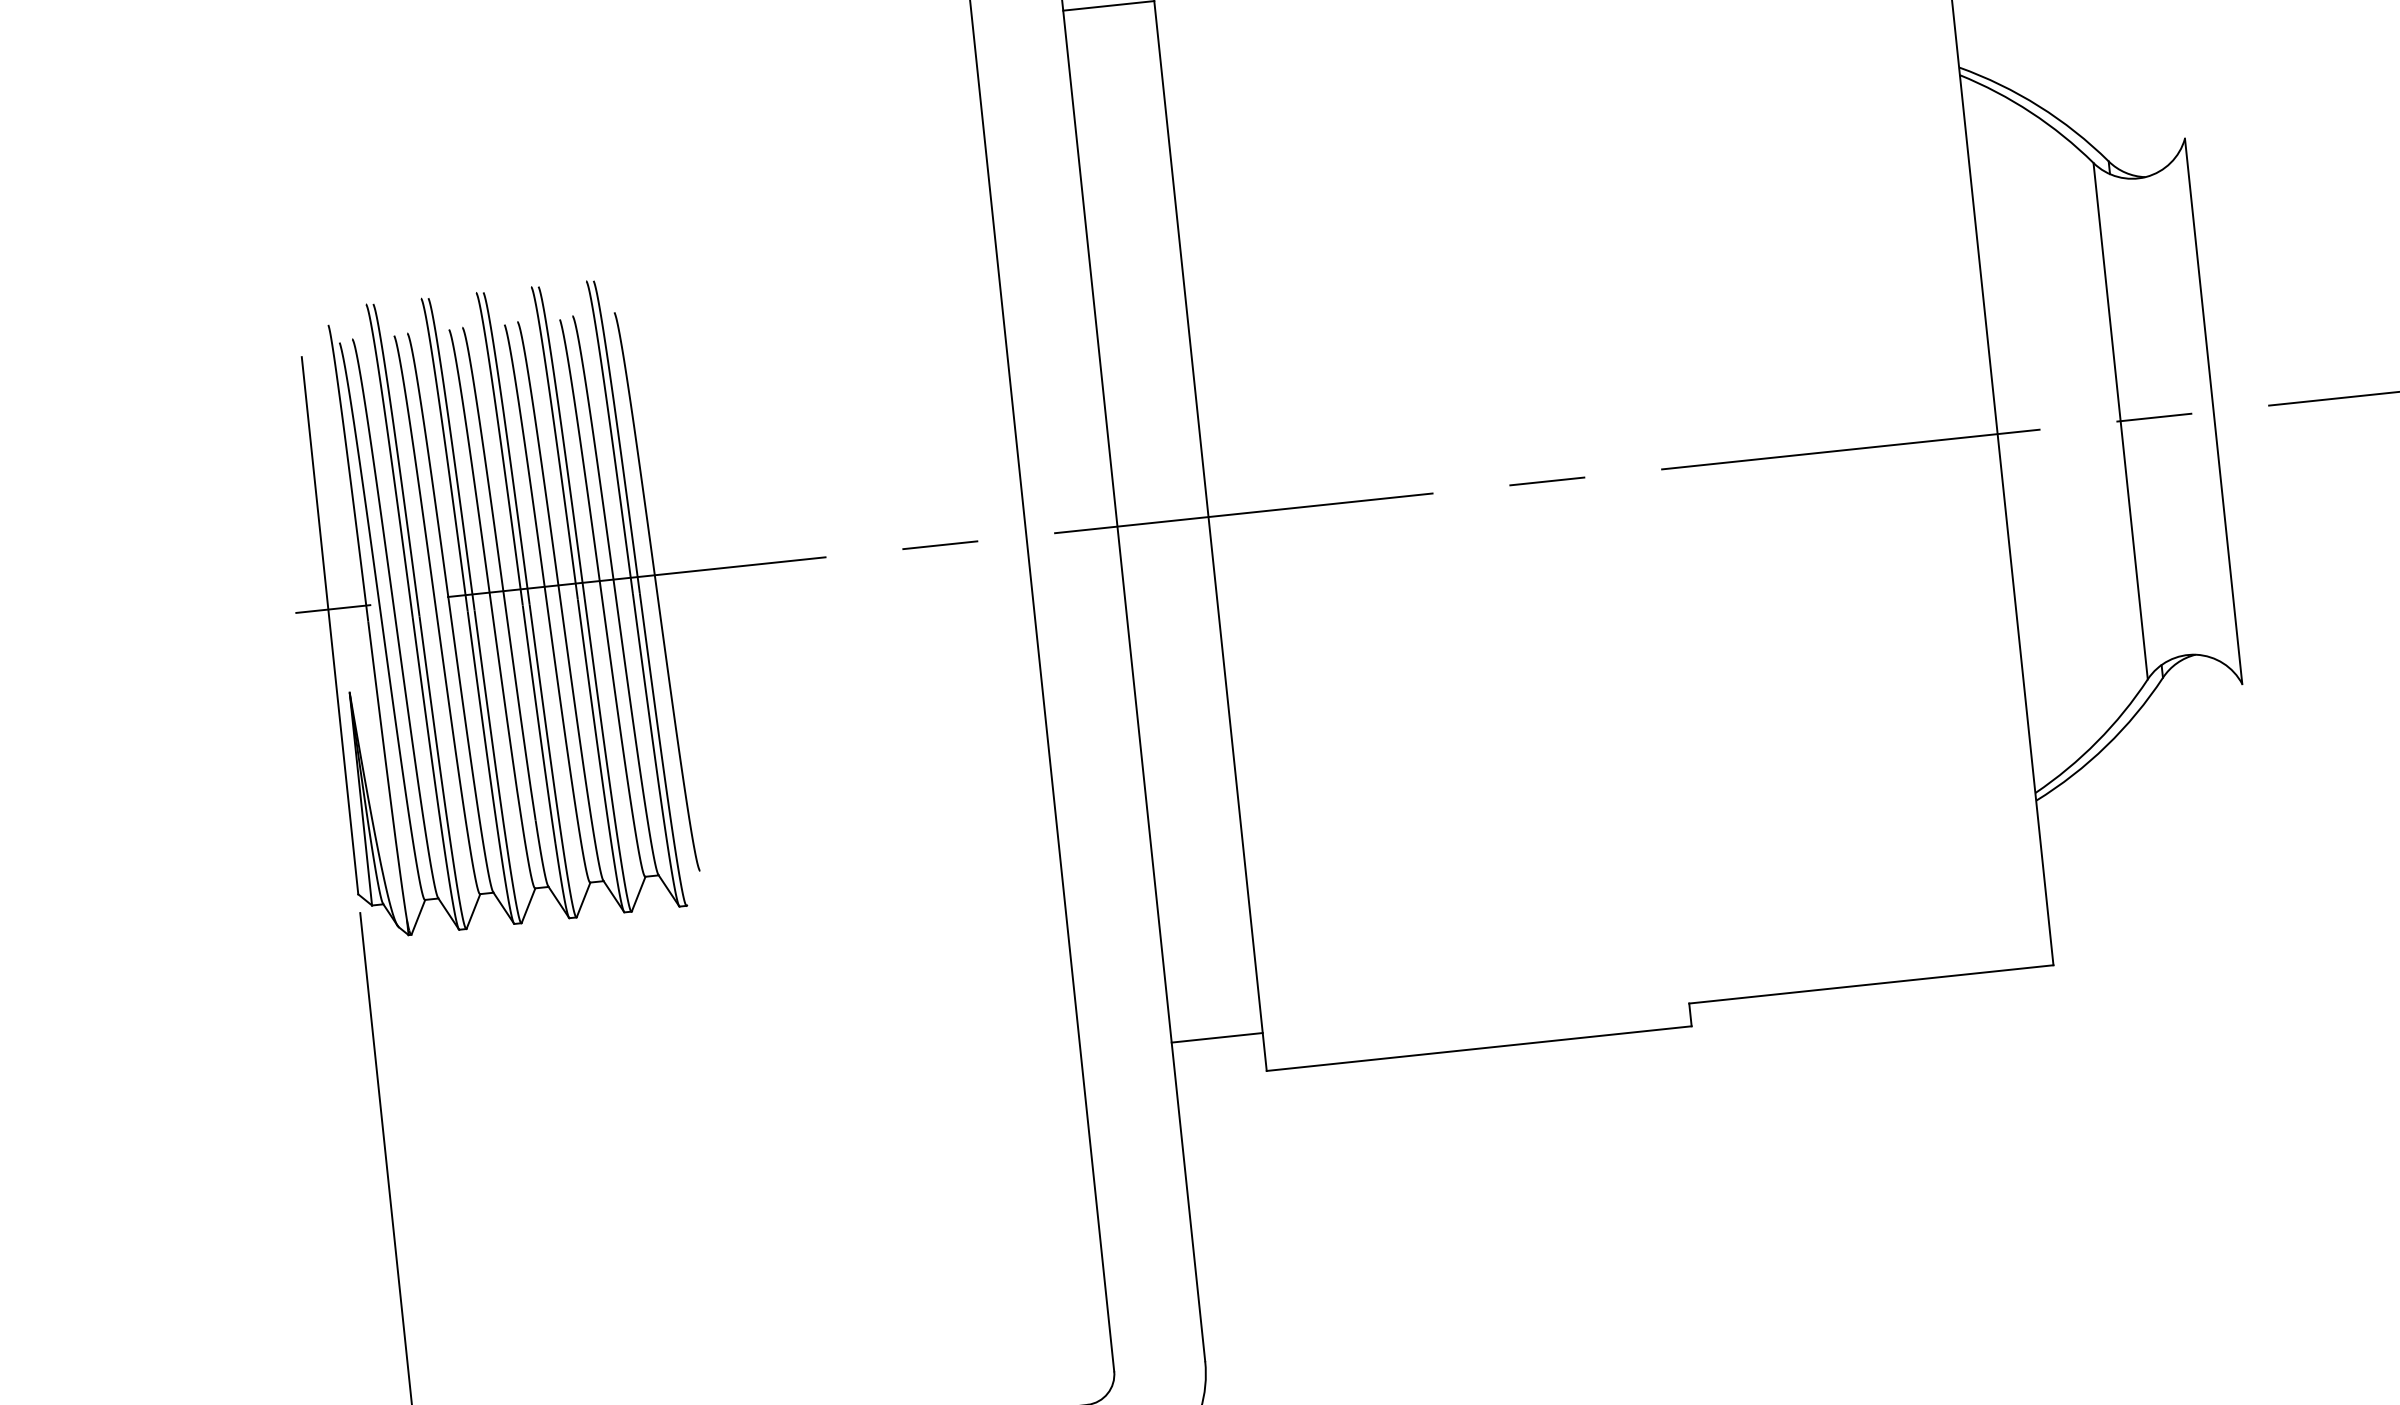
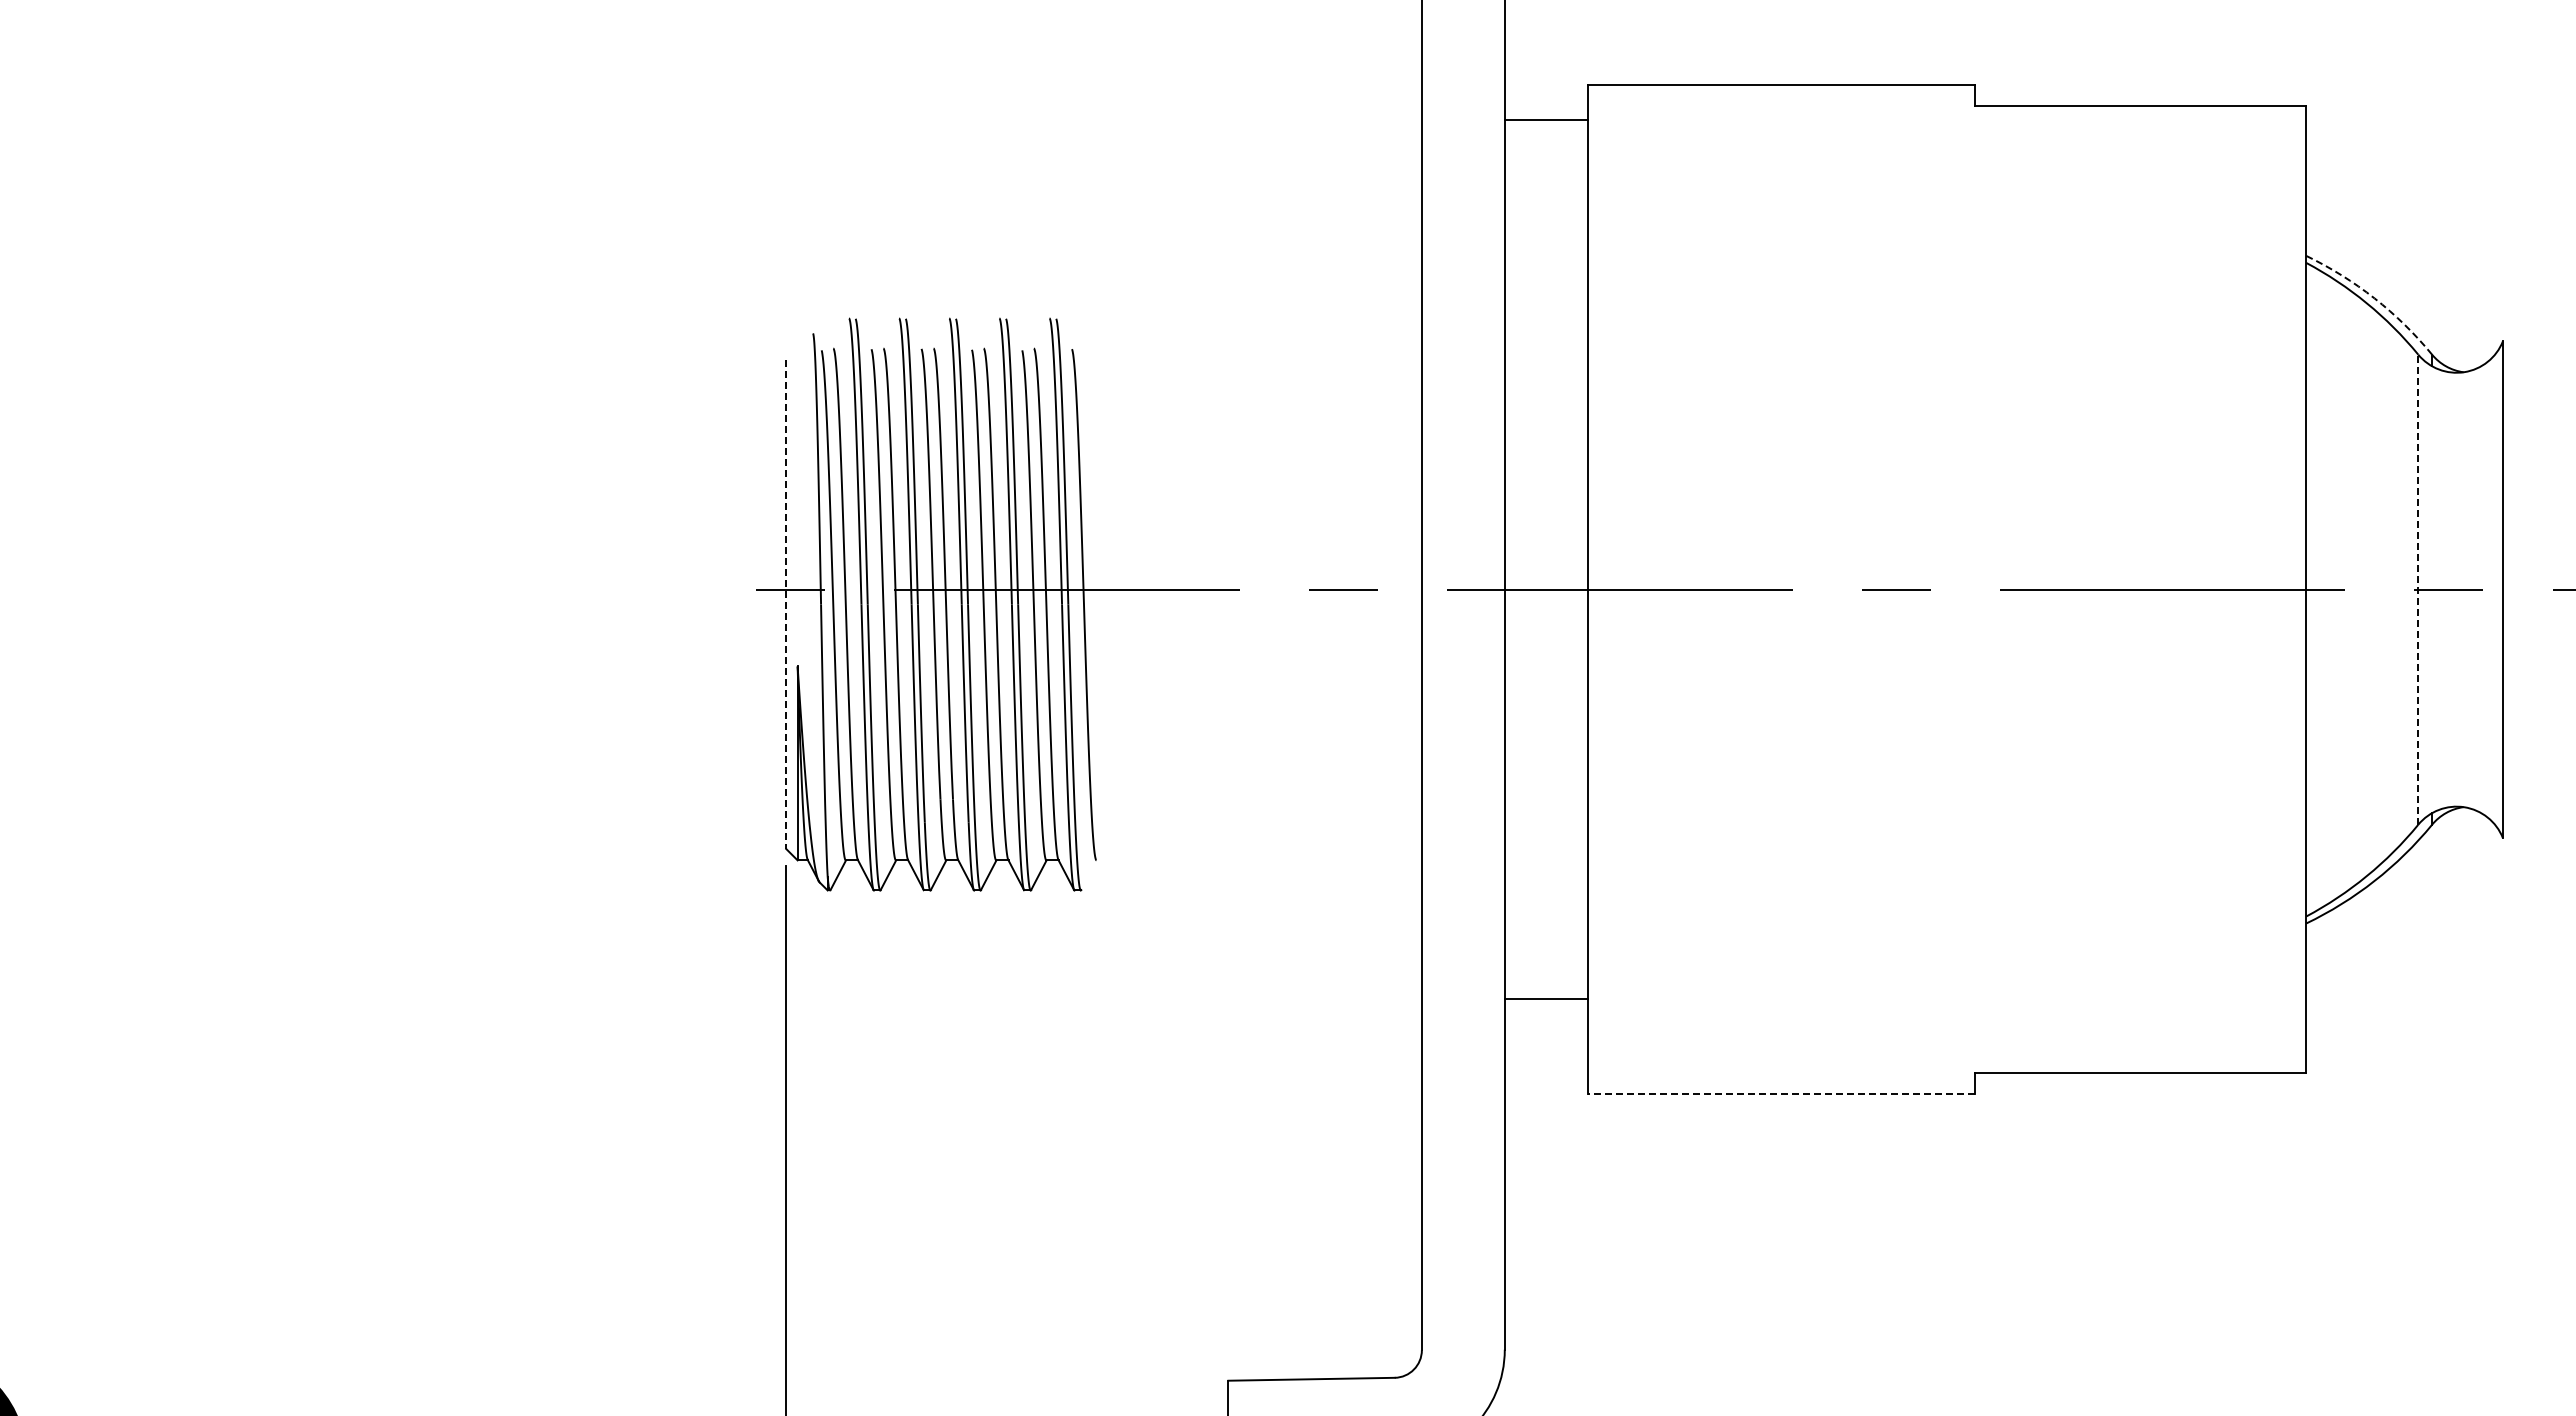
arc: (2039, 106) -> (2374, 298), solid -> dashed
line: (2120, 420) -> (2418, 589), solid -> dashed
line: (330, 625) -> (786, 604), solid -> dashed
line: (1216, 1037) -> (1545, 998), moved
line: (1478, 1049) -> (1780, 1094), solid -> dashed

